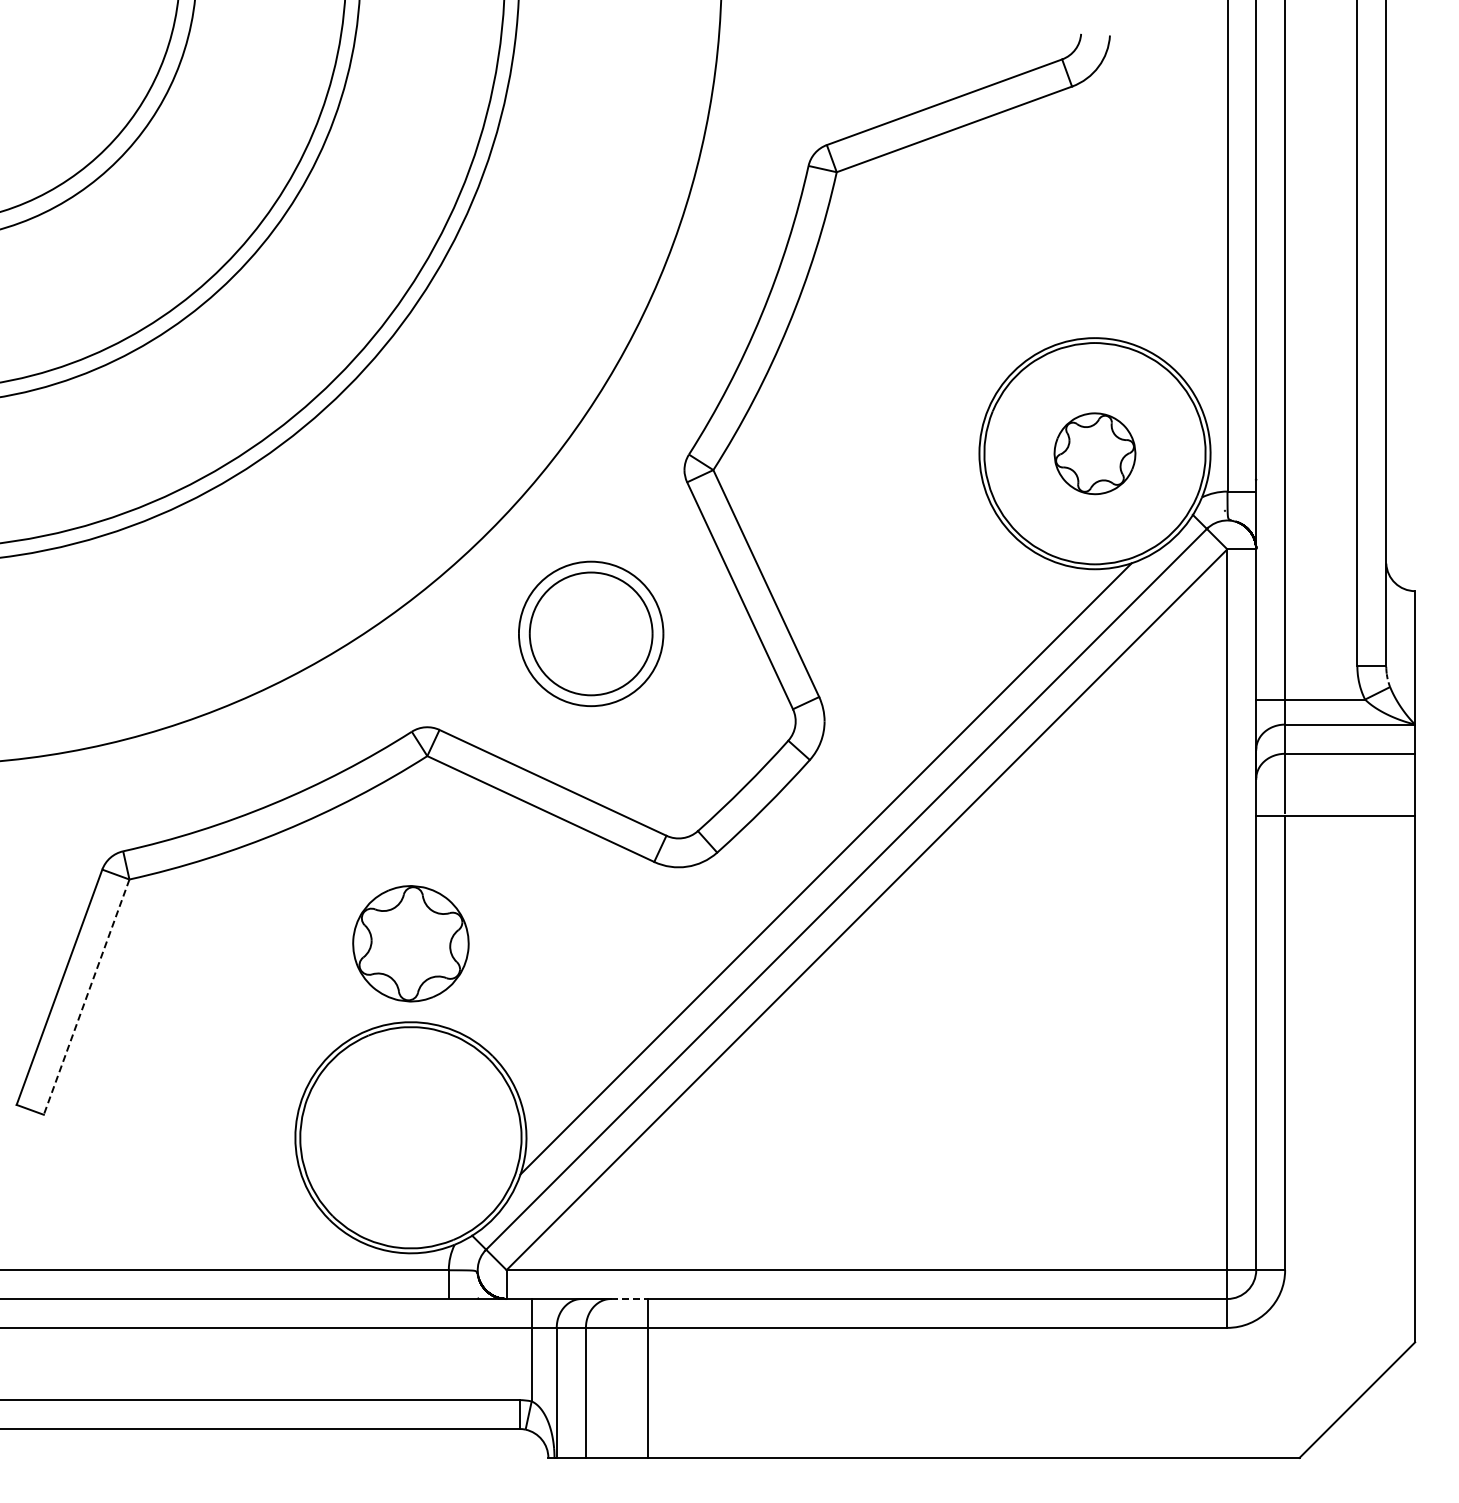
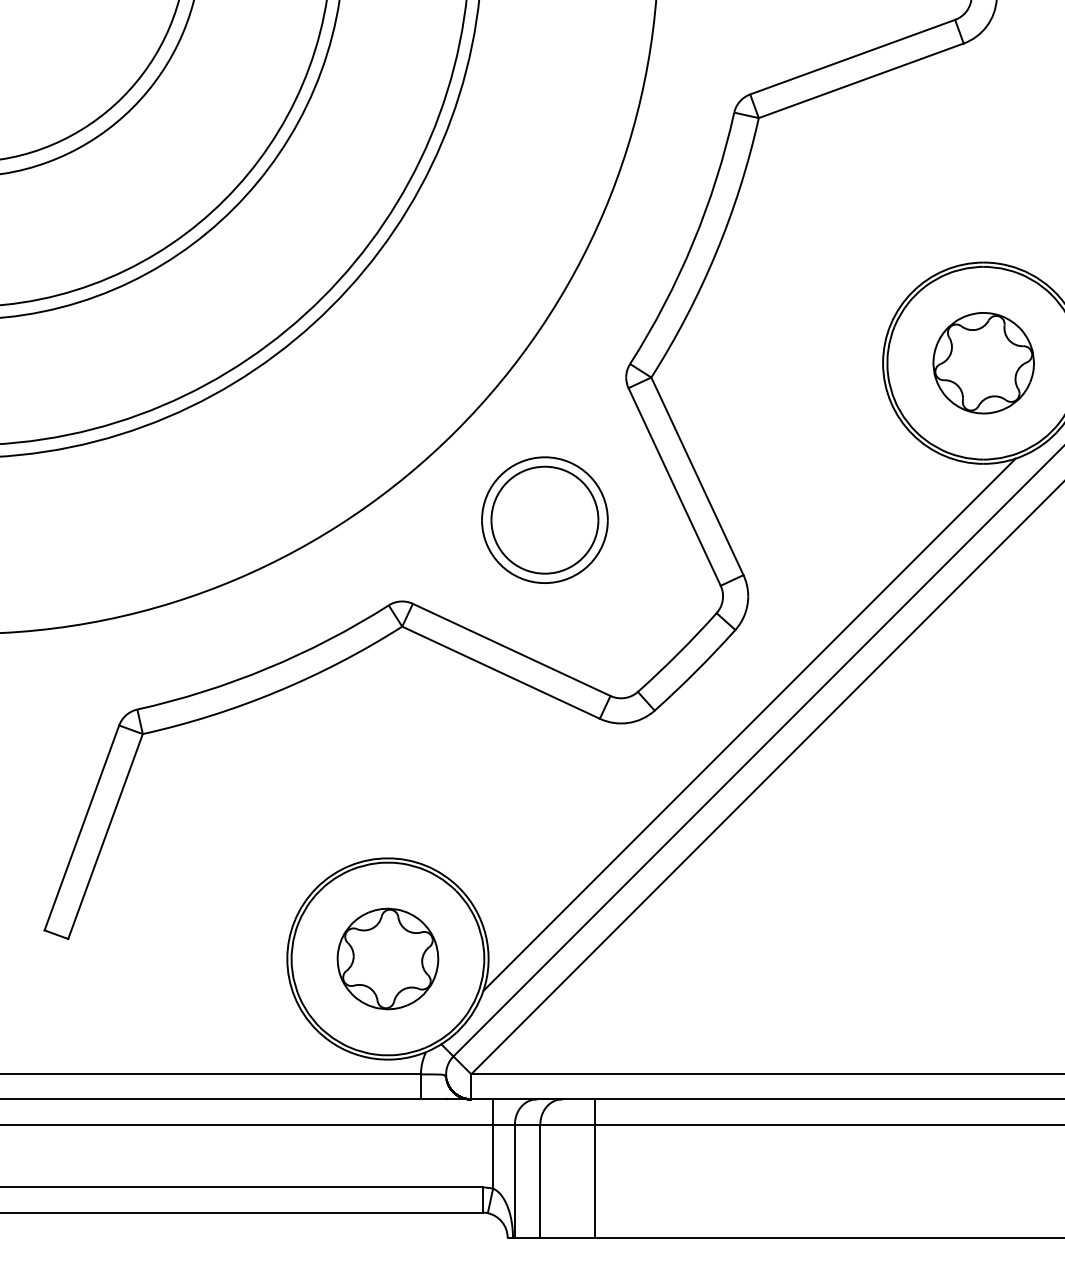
part: (1094, 453) -> (983, 363), size x1.43
part: (410, 943) -> (387, 958), moved
line: (86, 997) -> (105, 836), dashed -> solid
line: (629, 1299) -> (578, 1099), dashed -> solid

